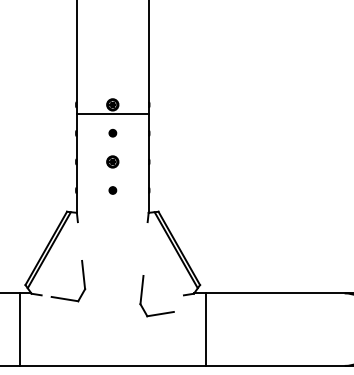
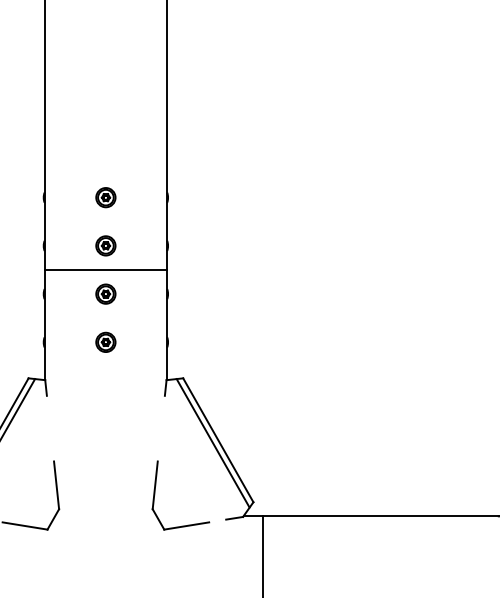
line: (112, 113) -> (105, 269), moved
part: (112, 132) -> (105, 244), size x1.67
part: (112, 190) -> (105, 342), size x1.67
part: (142, 296) -> (156, 496), moved

